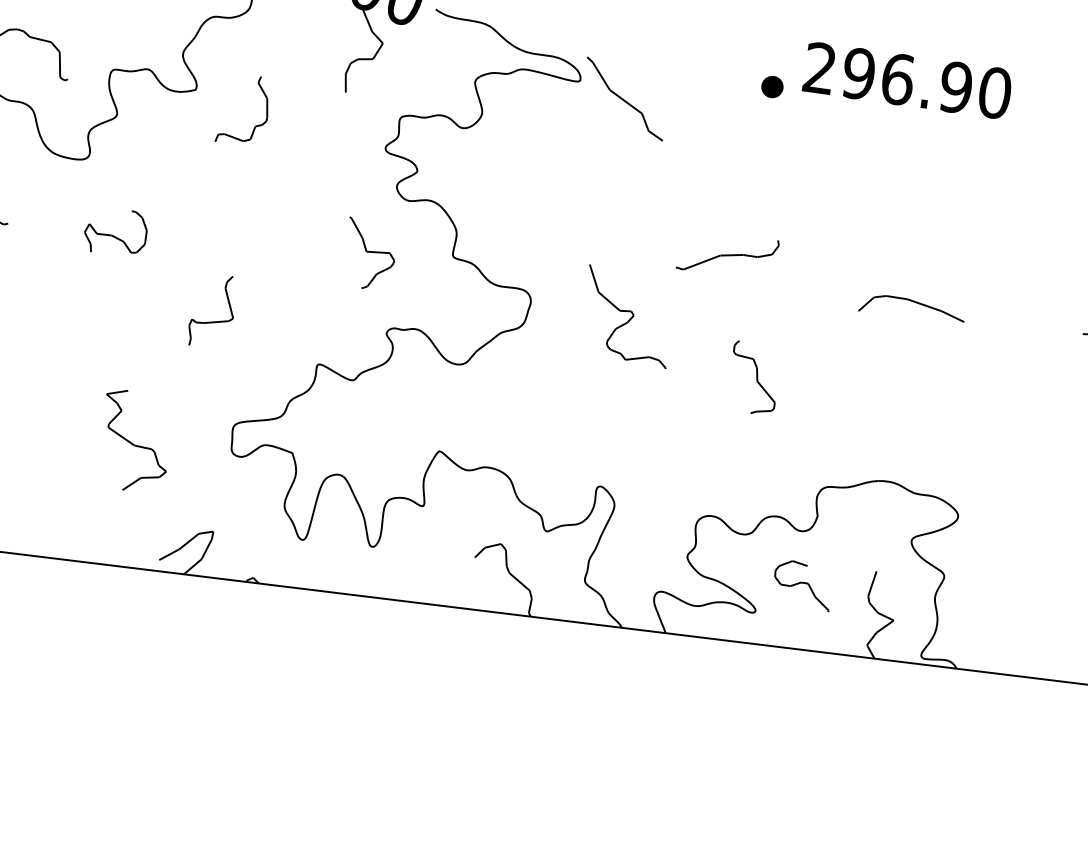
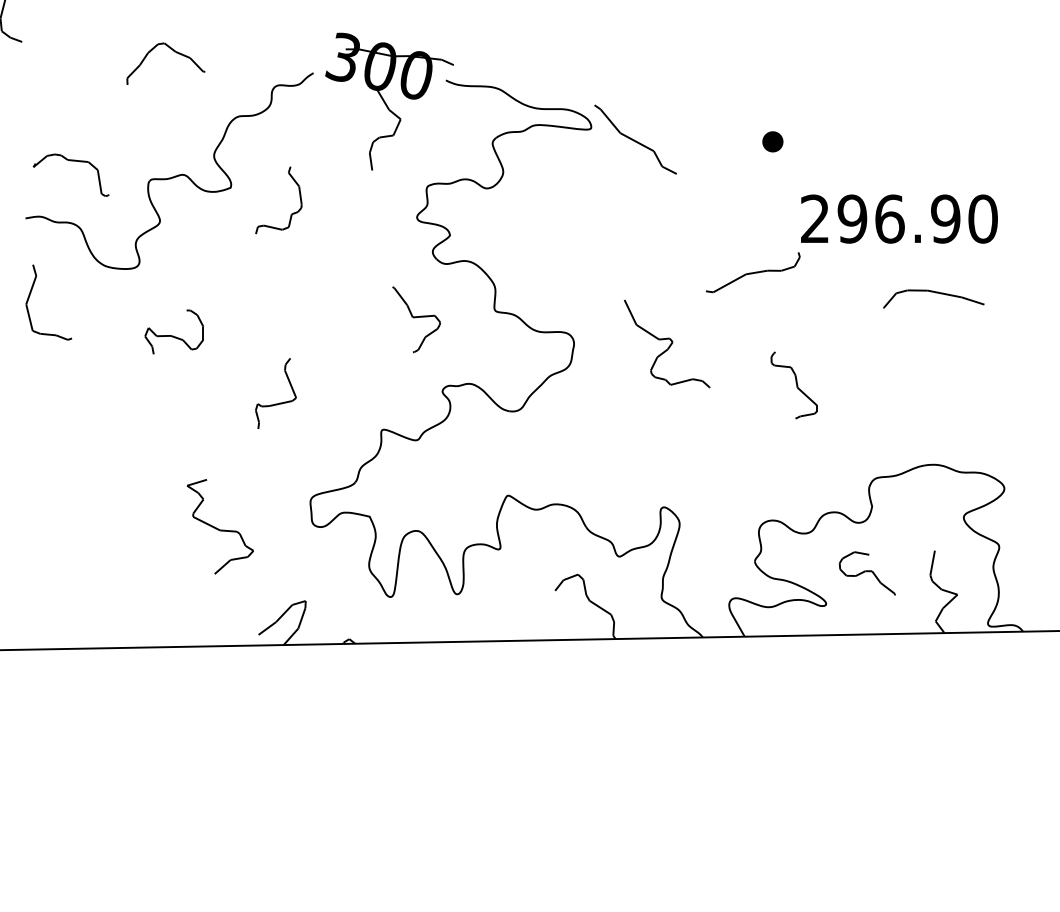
text: (907, 80) -> (899, 218), moved
part: (772, 86) -> (772, 141), moved

